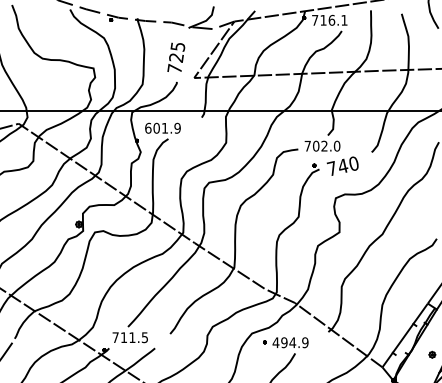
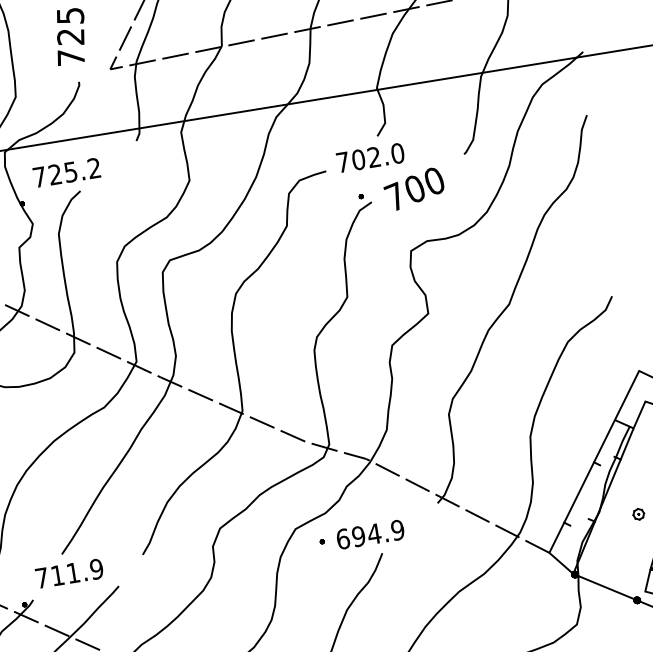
text: (162, 127) -> (65, 171), 601.9 -> 725.2
text: (343, 165) -> (415, 187), 740 -> 700
text: (144, 337) -> (95, 569), 711.5 -> 711.9
text: (275, 342) -> (342, 538), 494.9 -> 694.9

